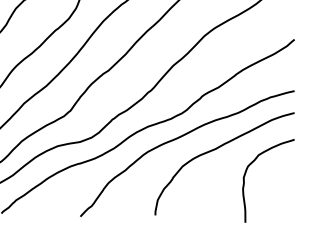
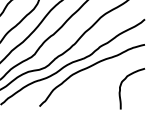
curve: (216, 151) -> (106, 74), removed

